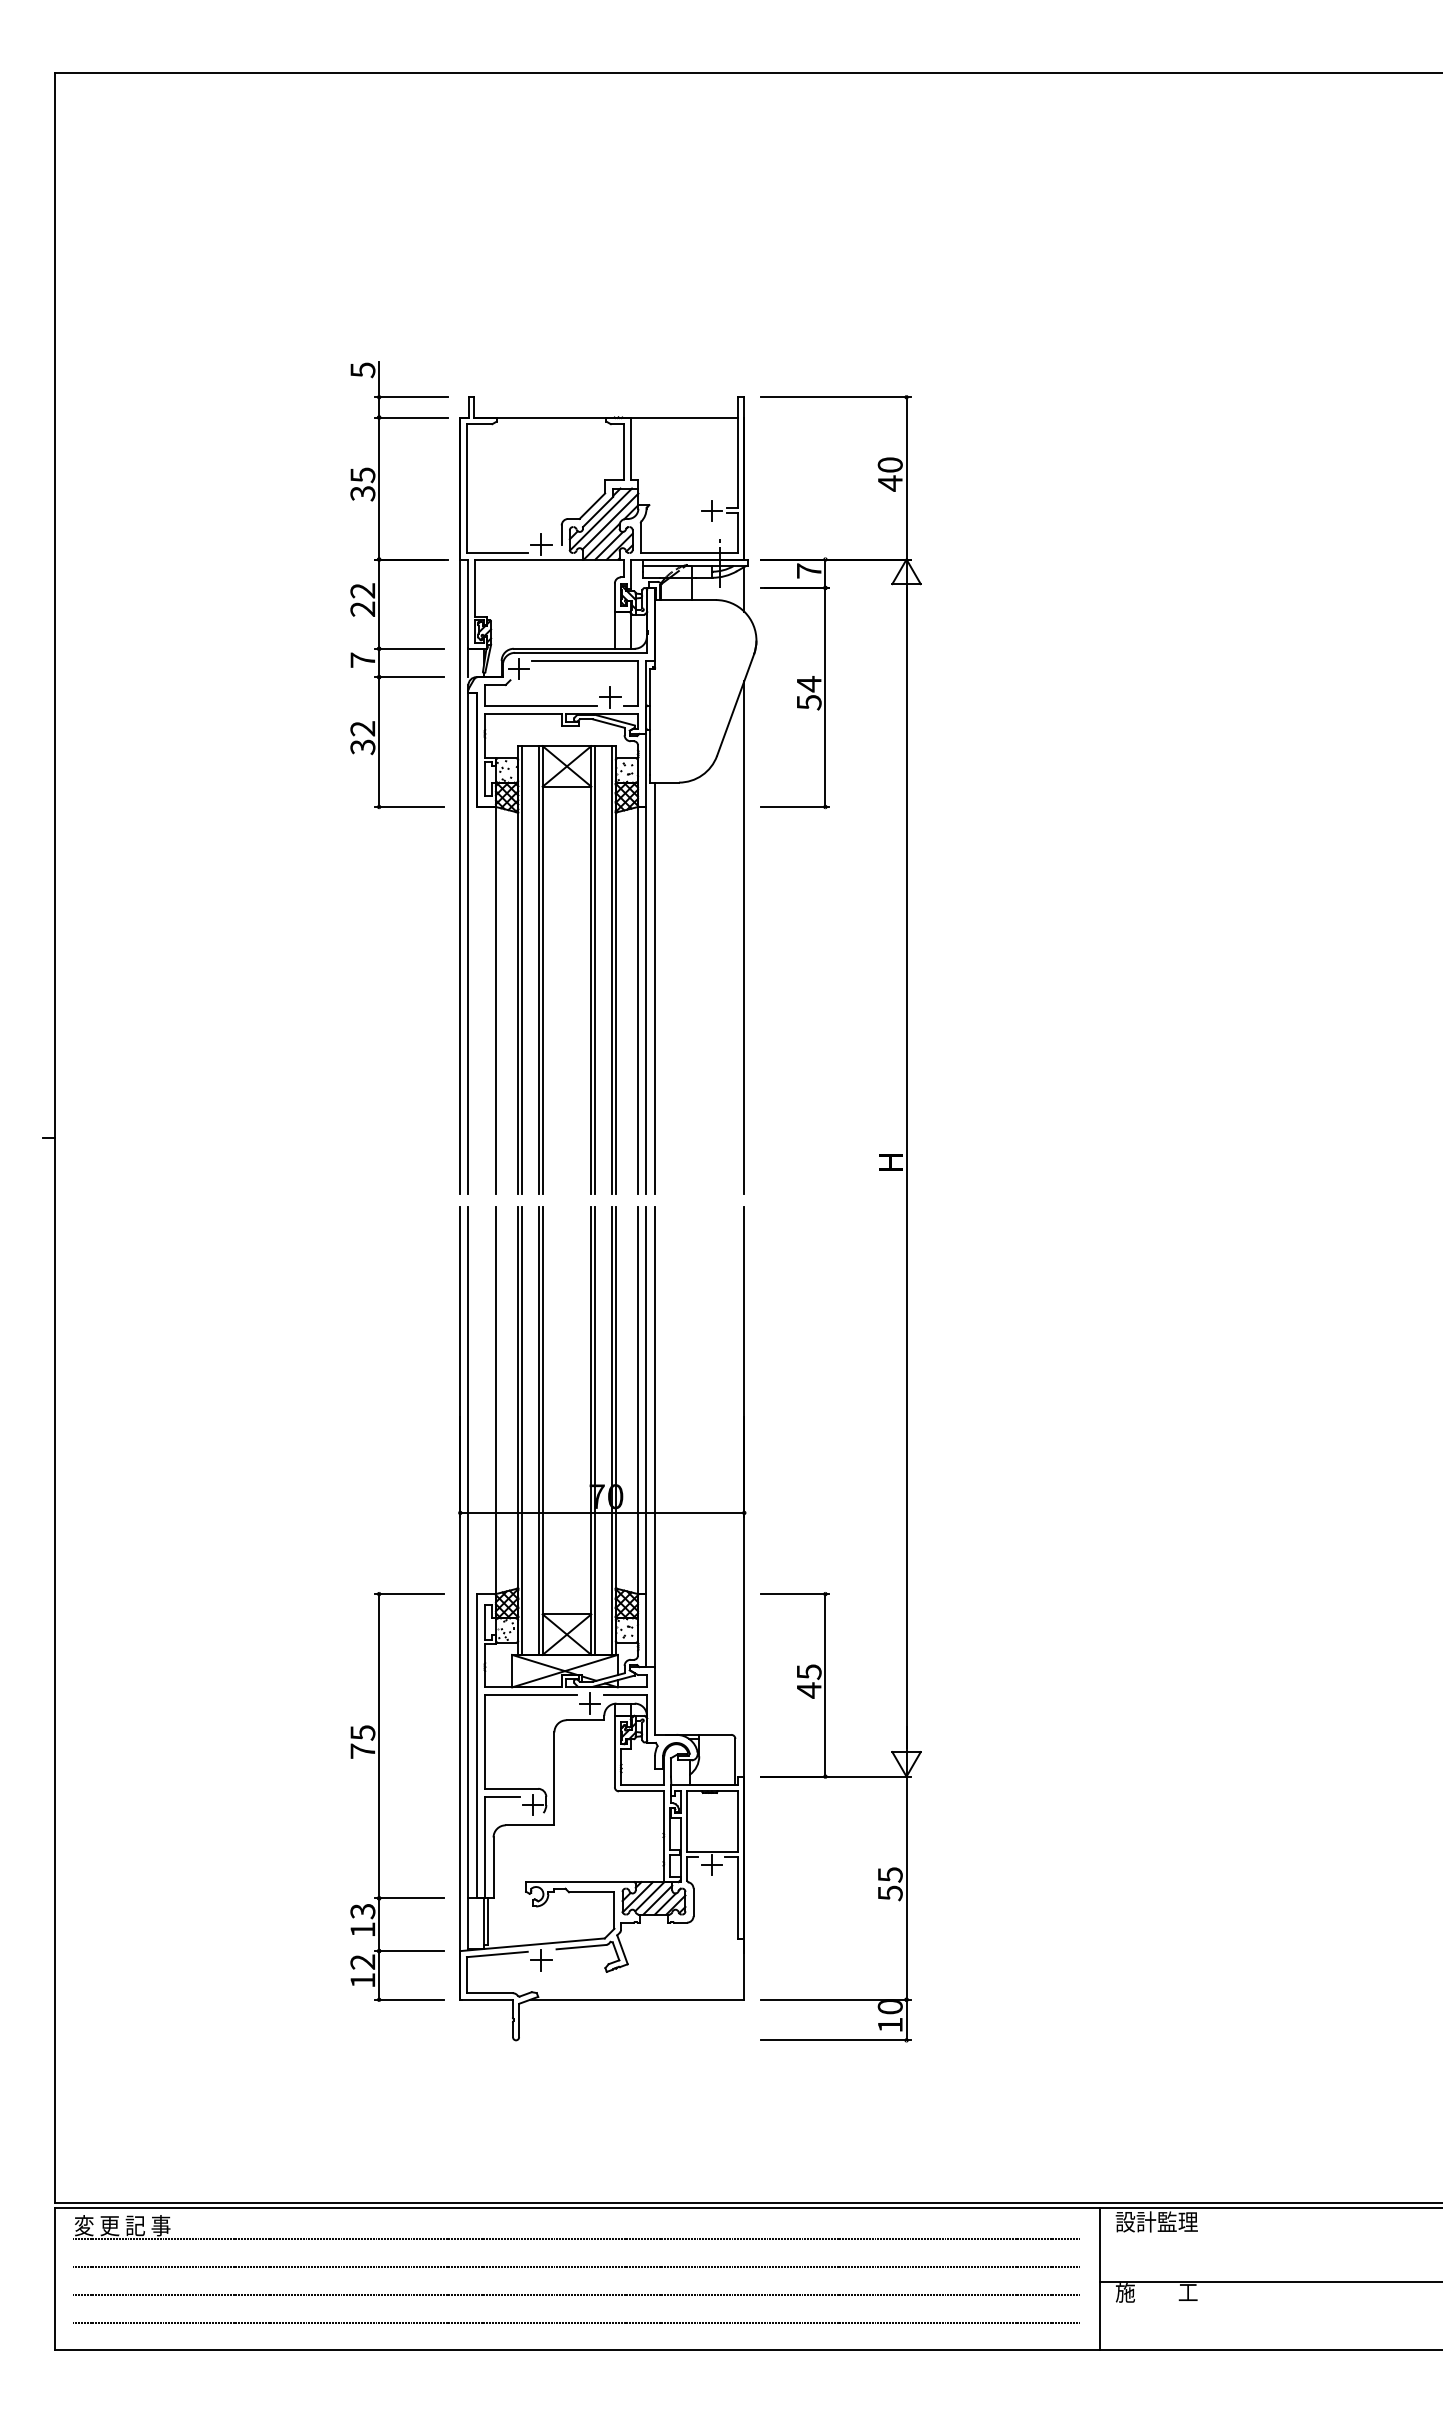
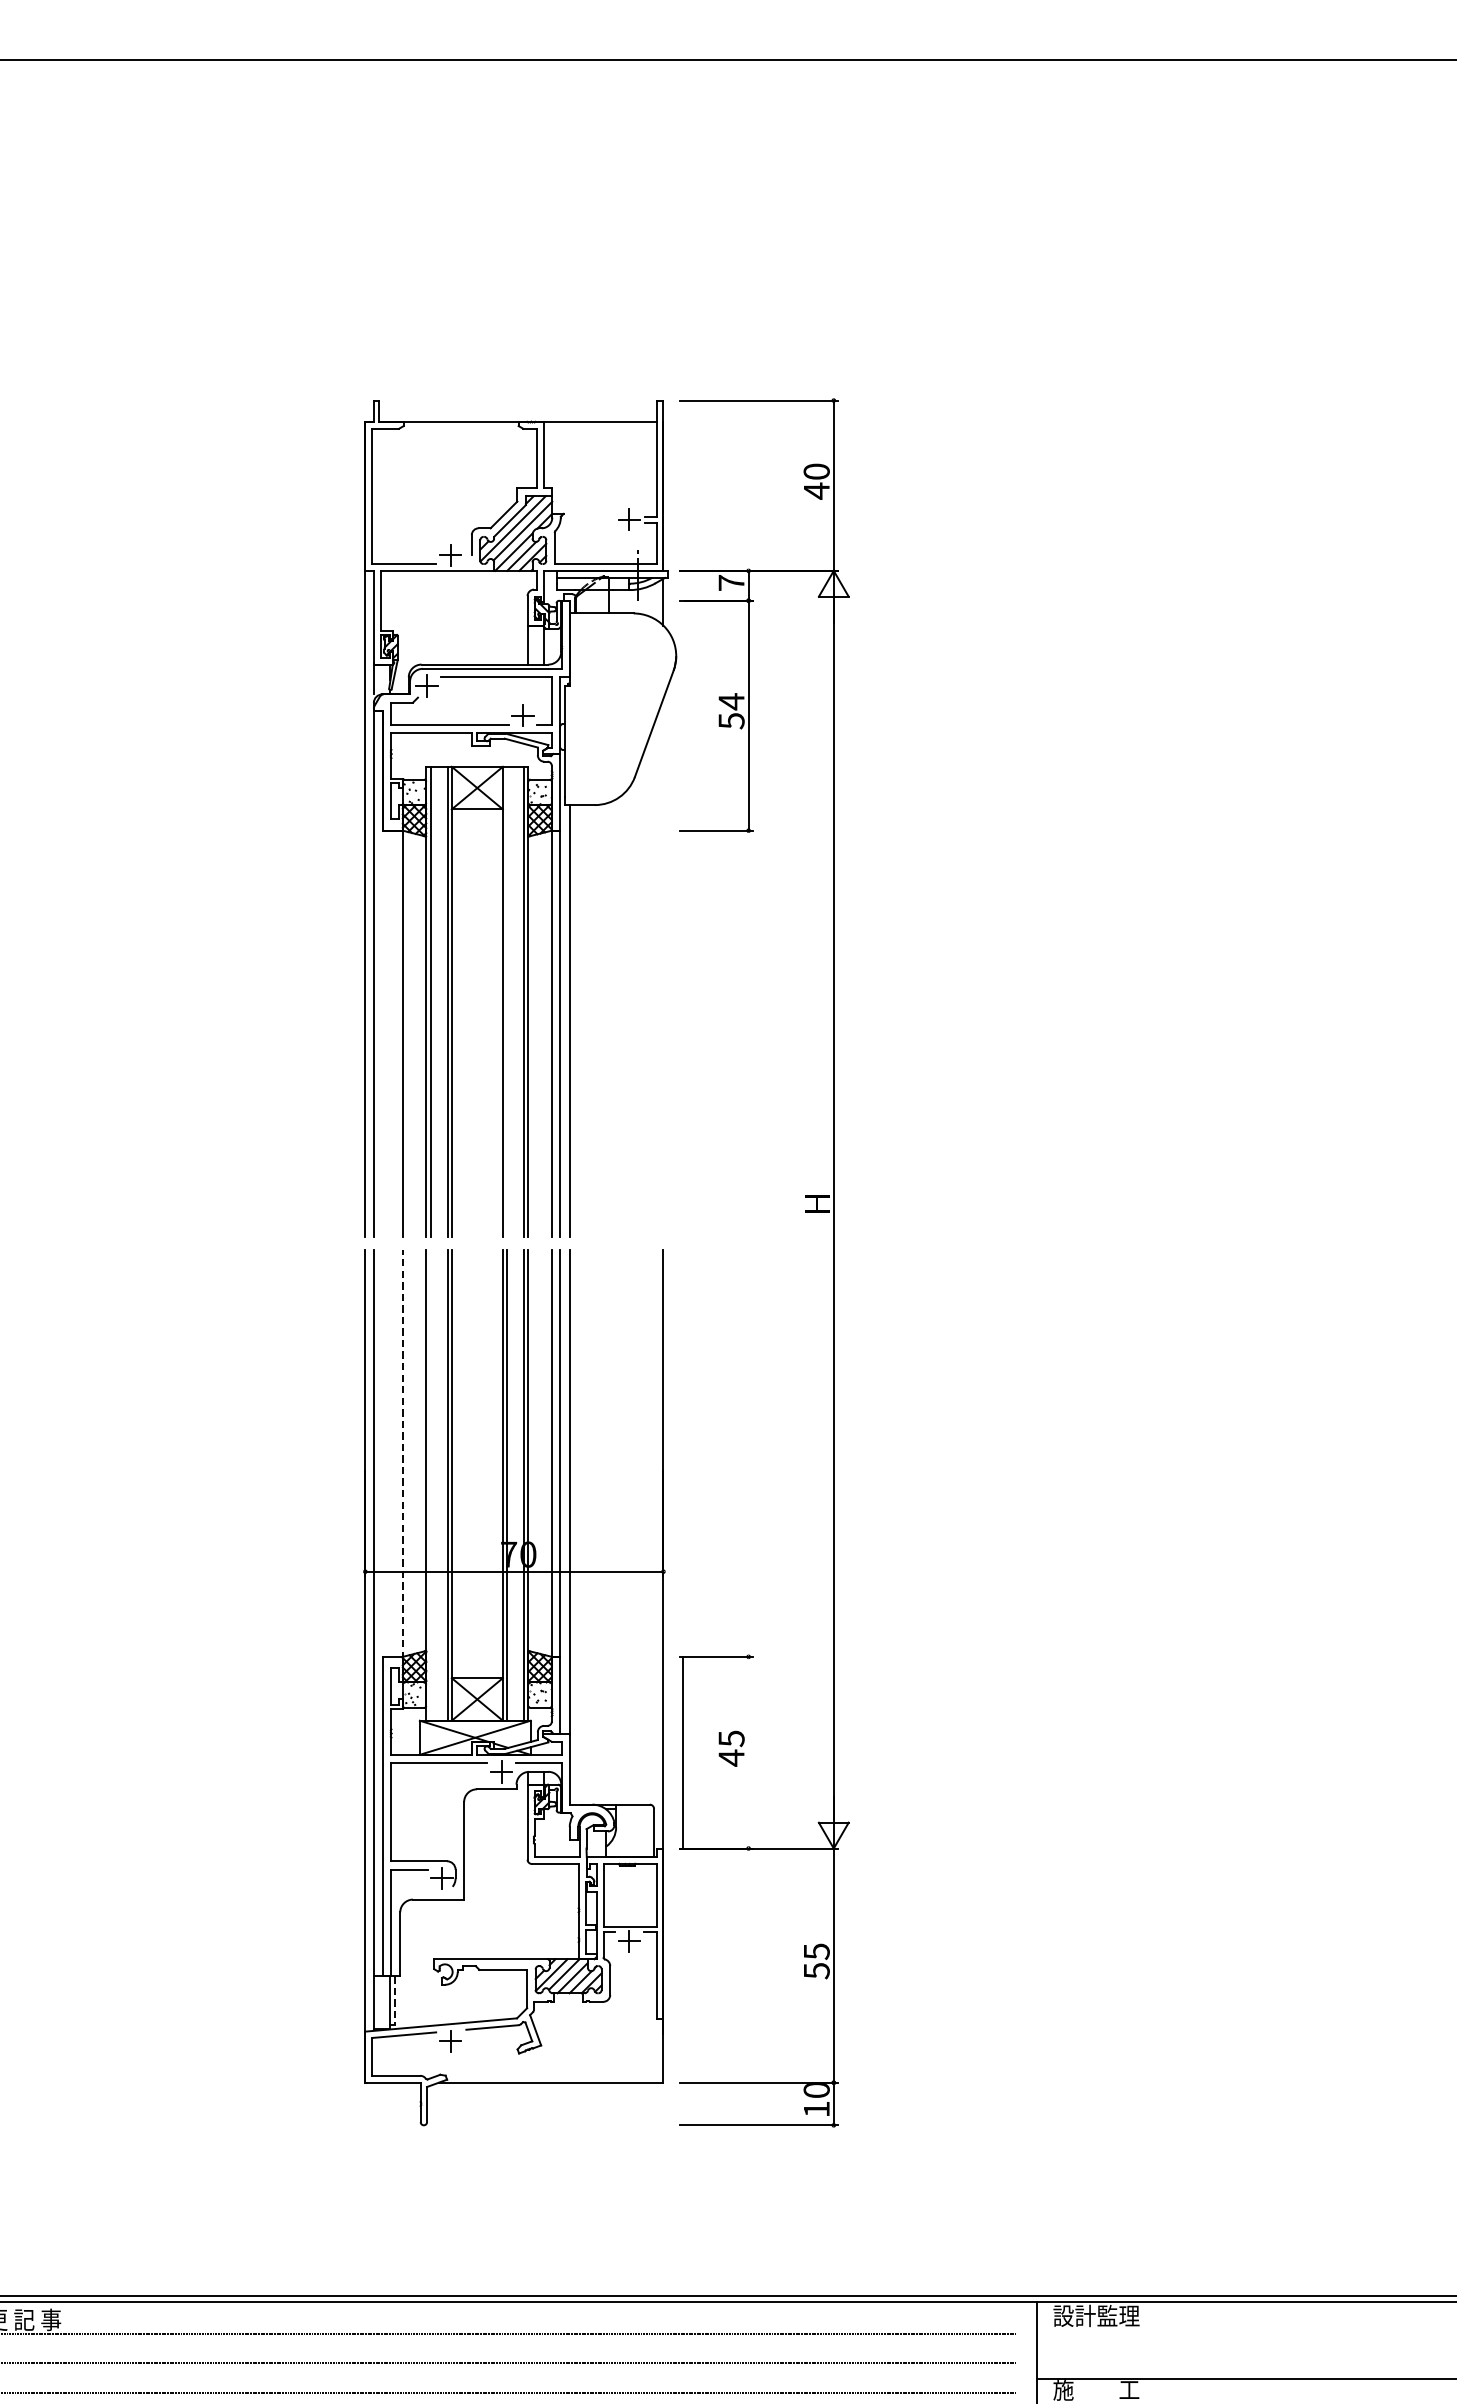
part: (379, 585) -> (280, 598), removed
line: (744, 937) -> (663, 967), removed
line: (595, 970) -> (507, 1002), removed
line: (496, 1401) -> (403, 1454), solid -> dashed
line: (522, 1430) -> (430, 1485), removed
line: (825, 1685) -> (682, 1752), moved
part: (379, 1796) -> (280, 1869), removed
line: (488, 1922) -> (394, 2001), solid -> dashed

